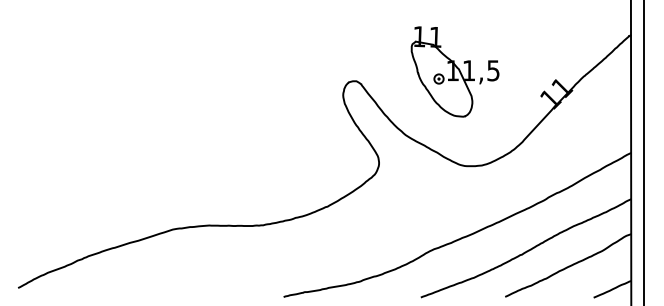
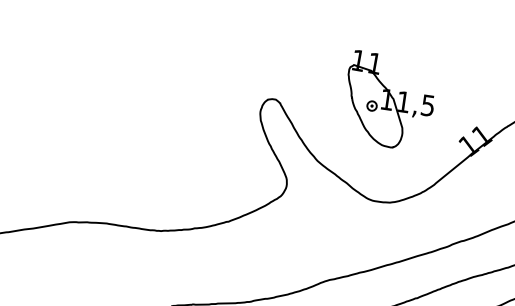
part: (454, 71) -> (388, 100), moved

